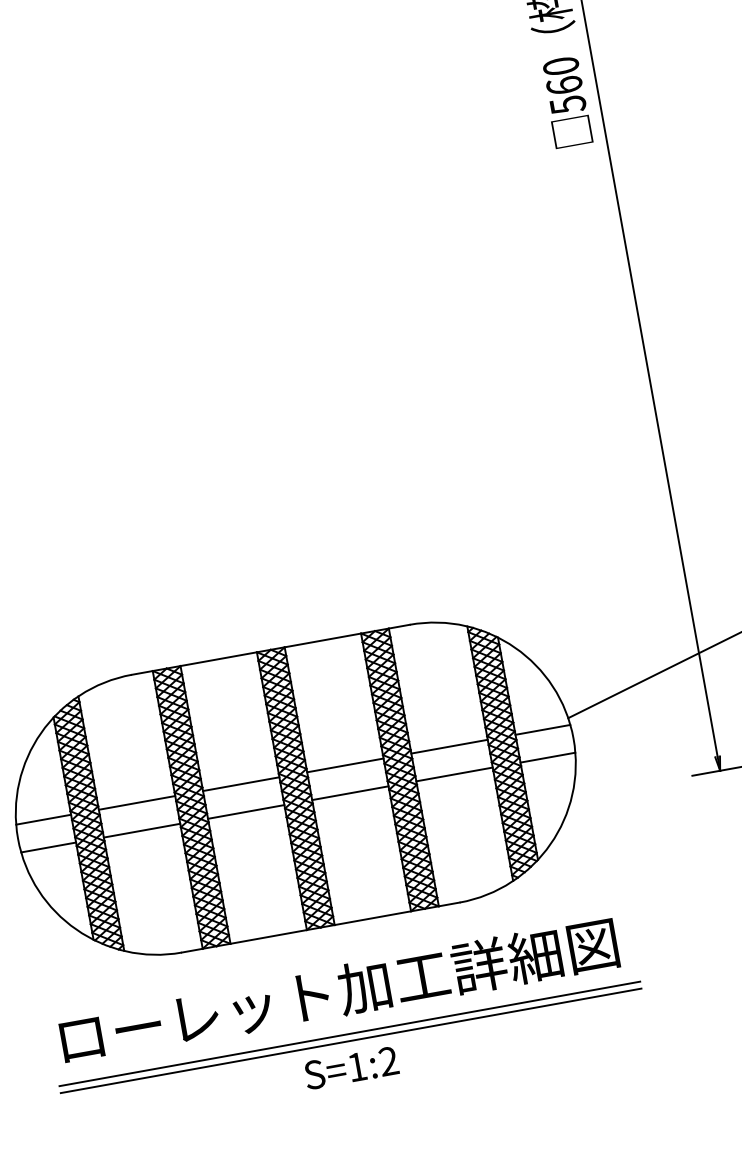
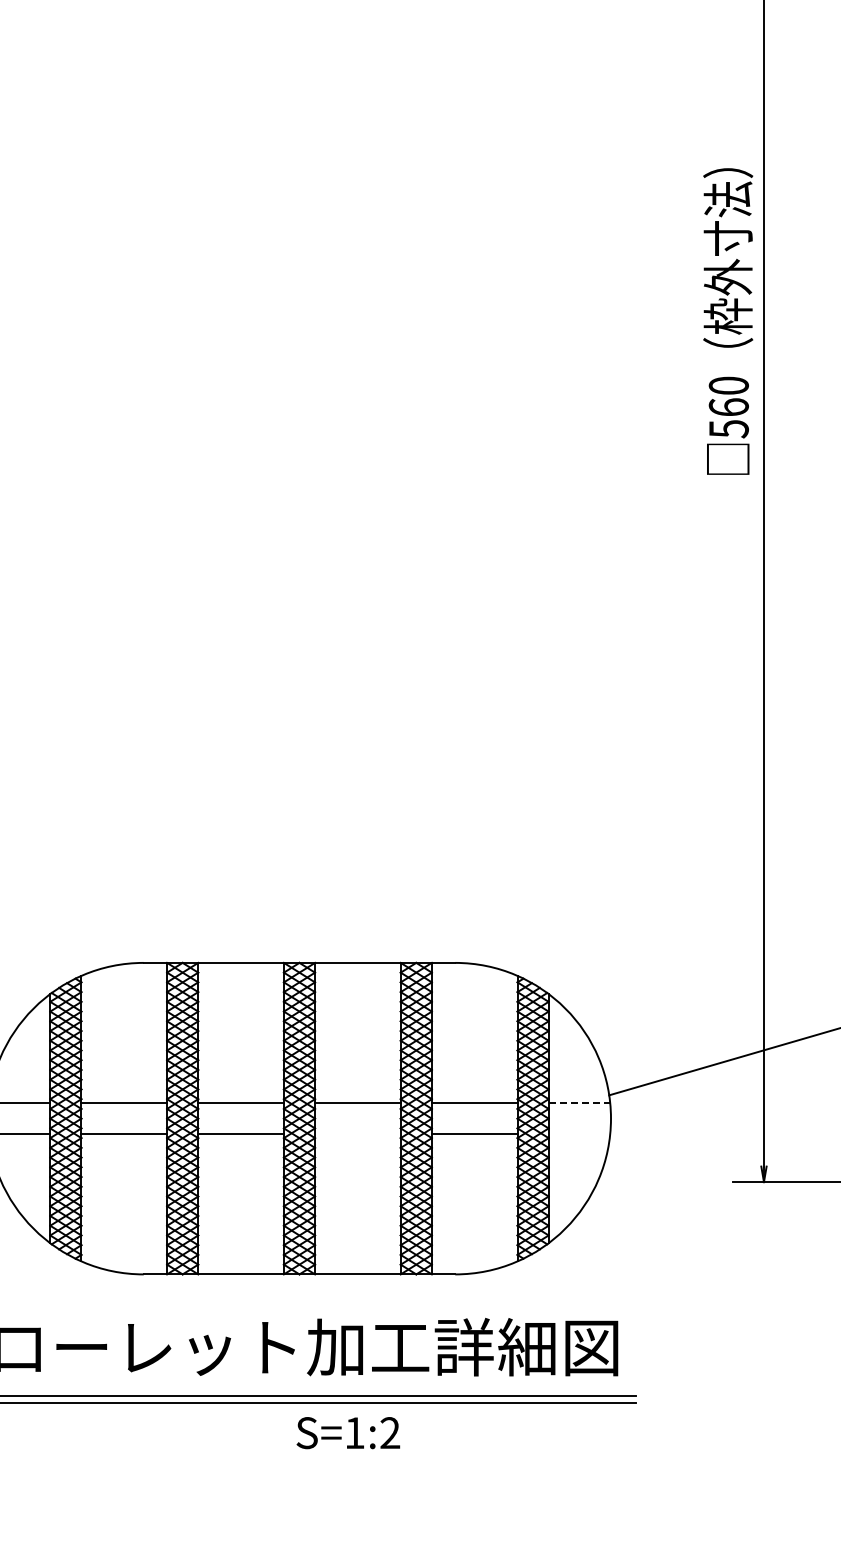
line: (543, 730) -> (579, 1103), solid -> dashed
line: (548, 757) -> (579, 1134), removed
line: (350, 793) -> (357, 1134), removed
text: (351, 1068) -> (348, 1433), moved

